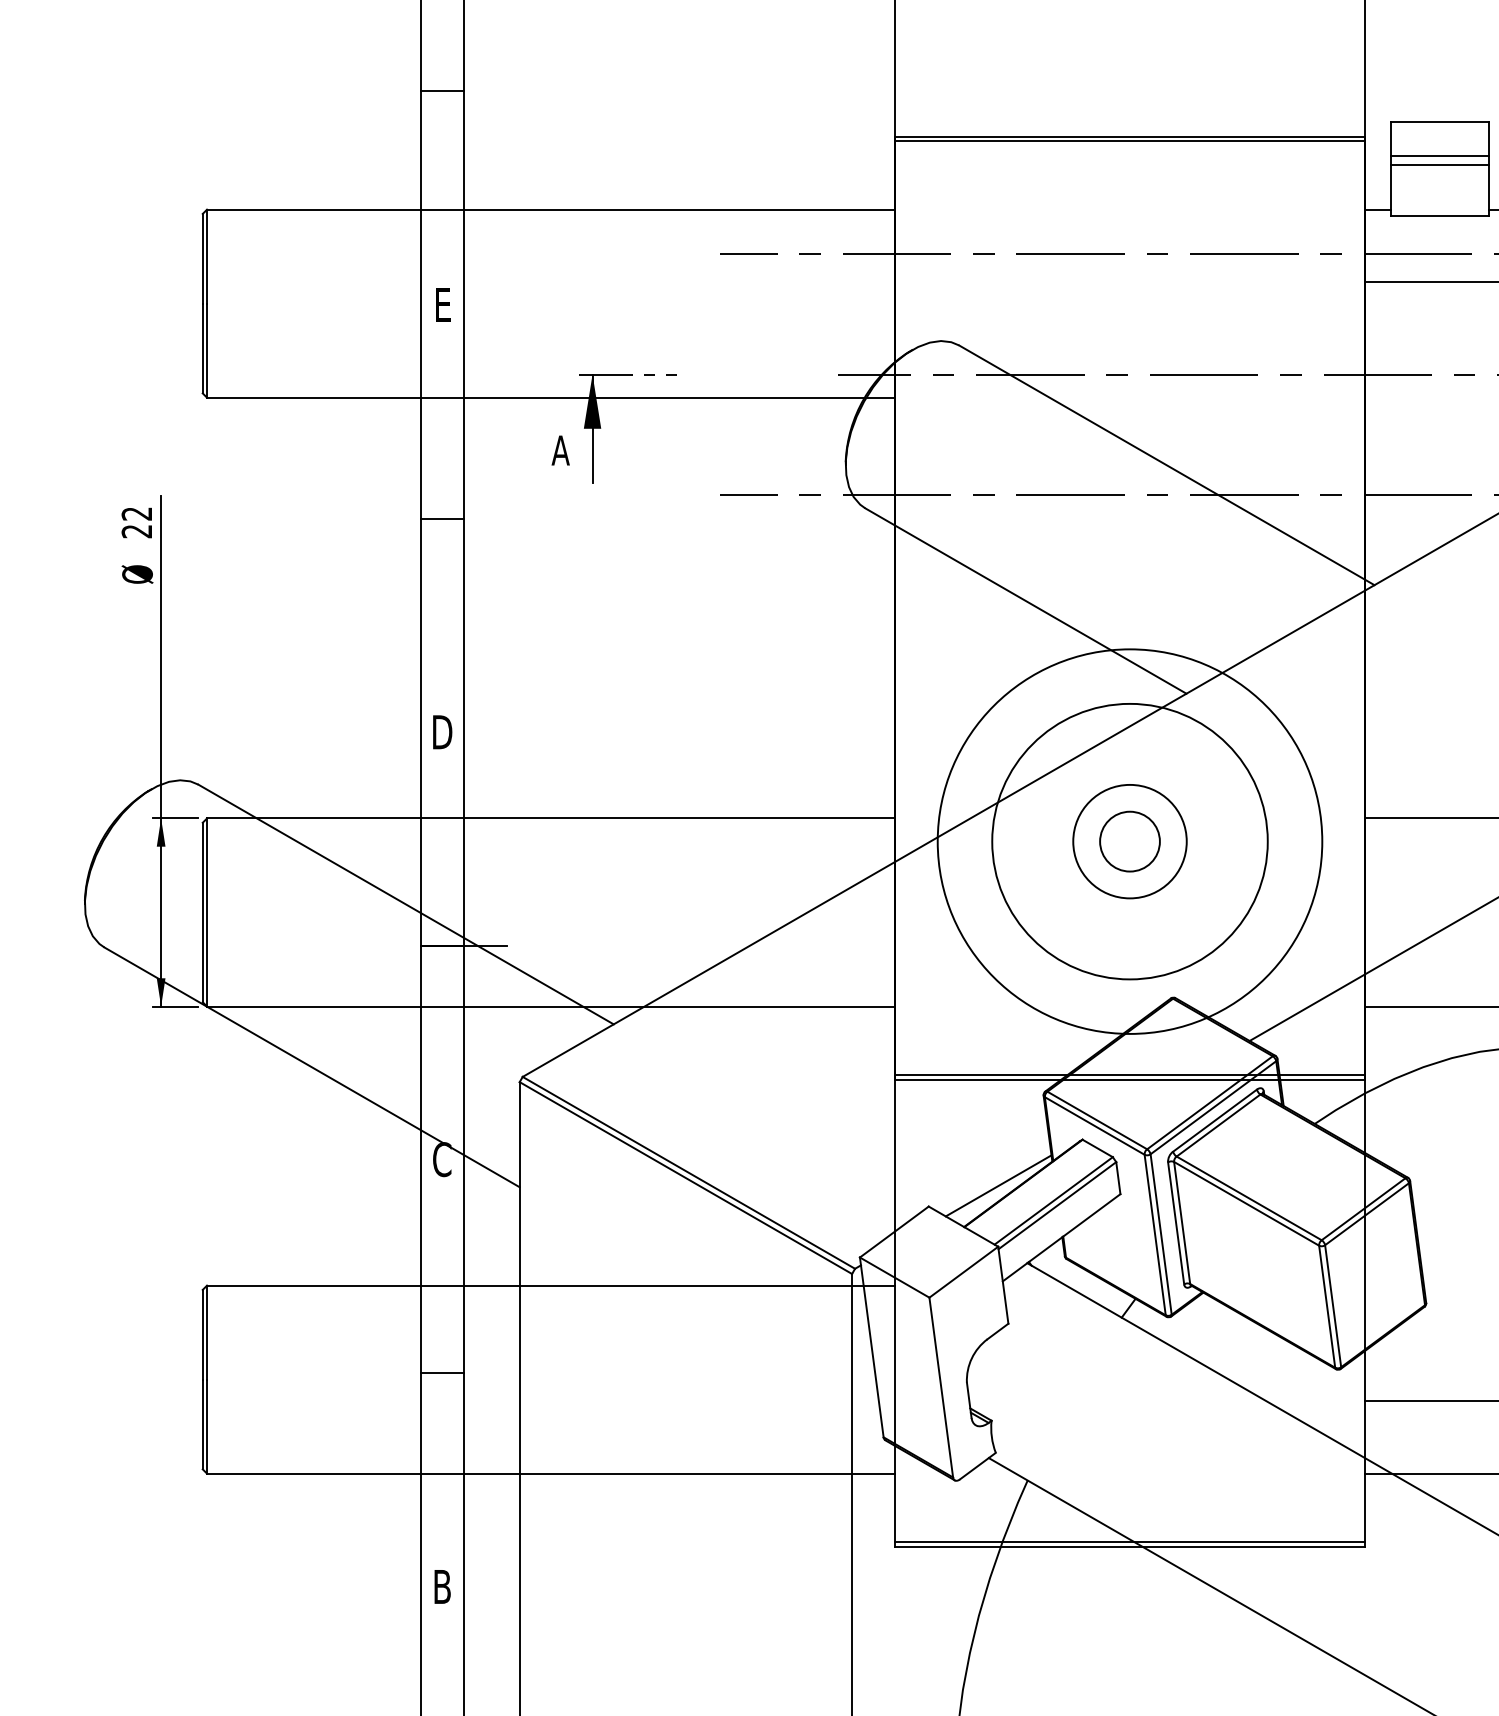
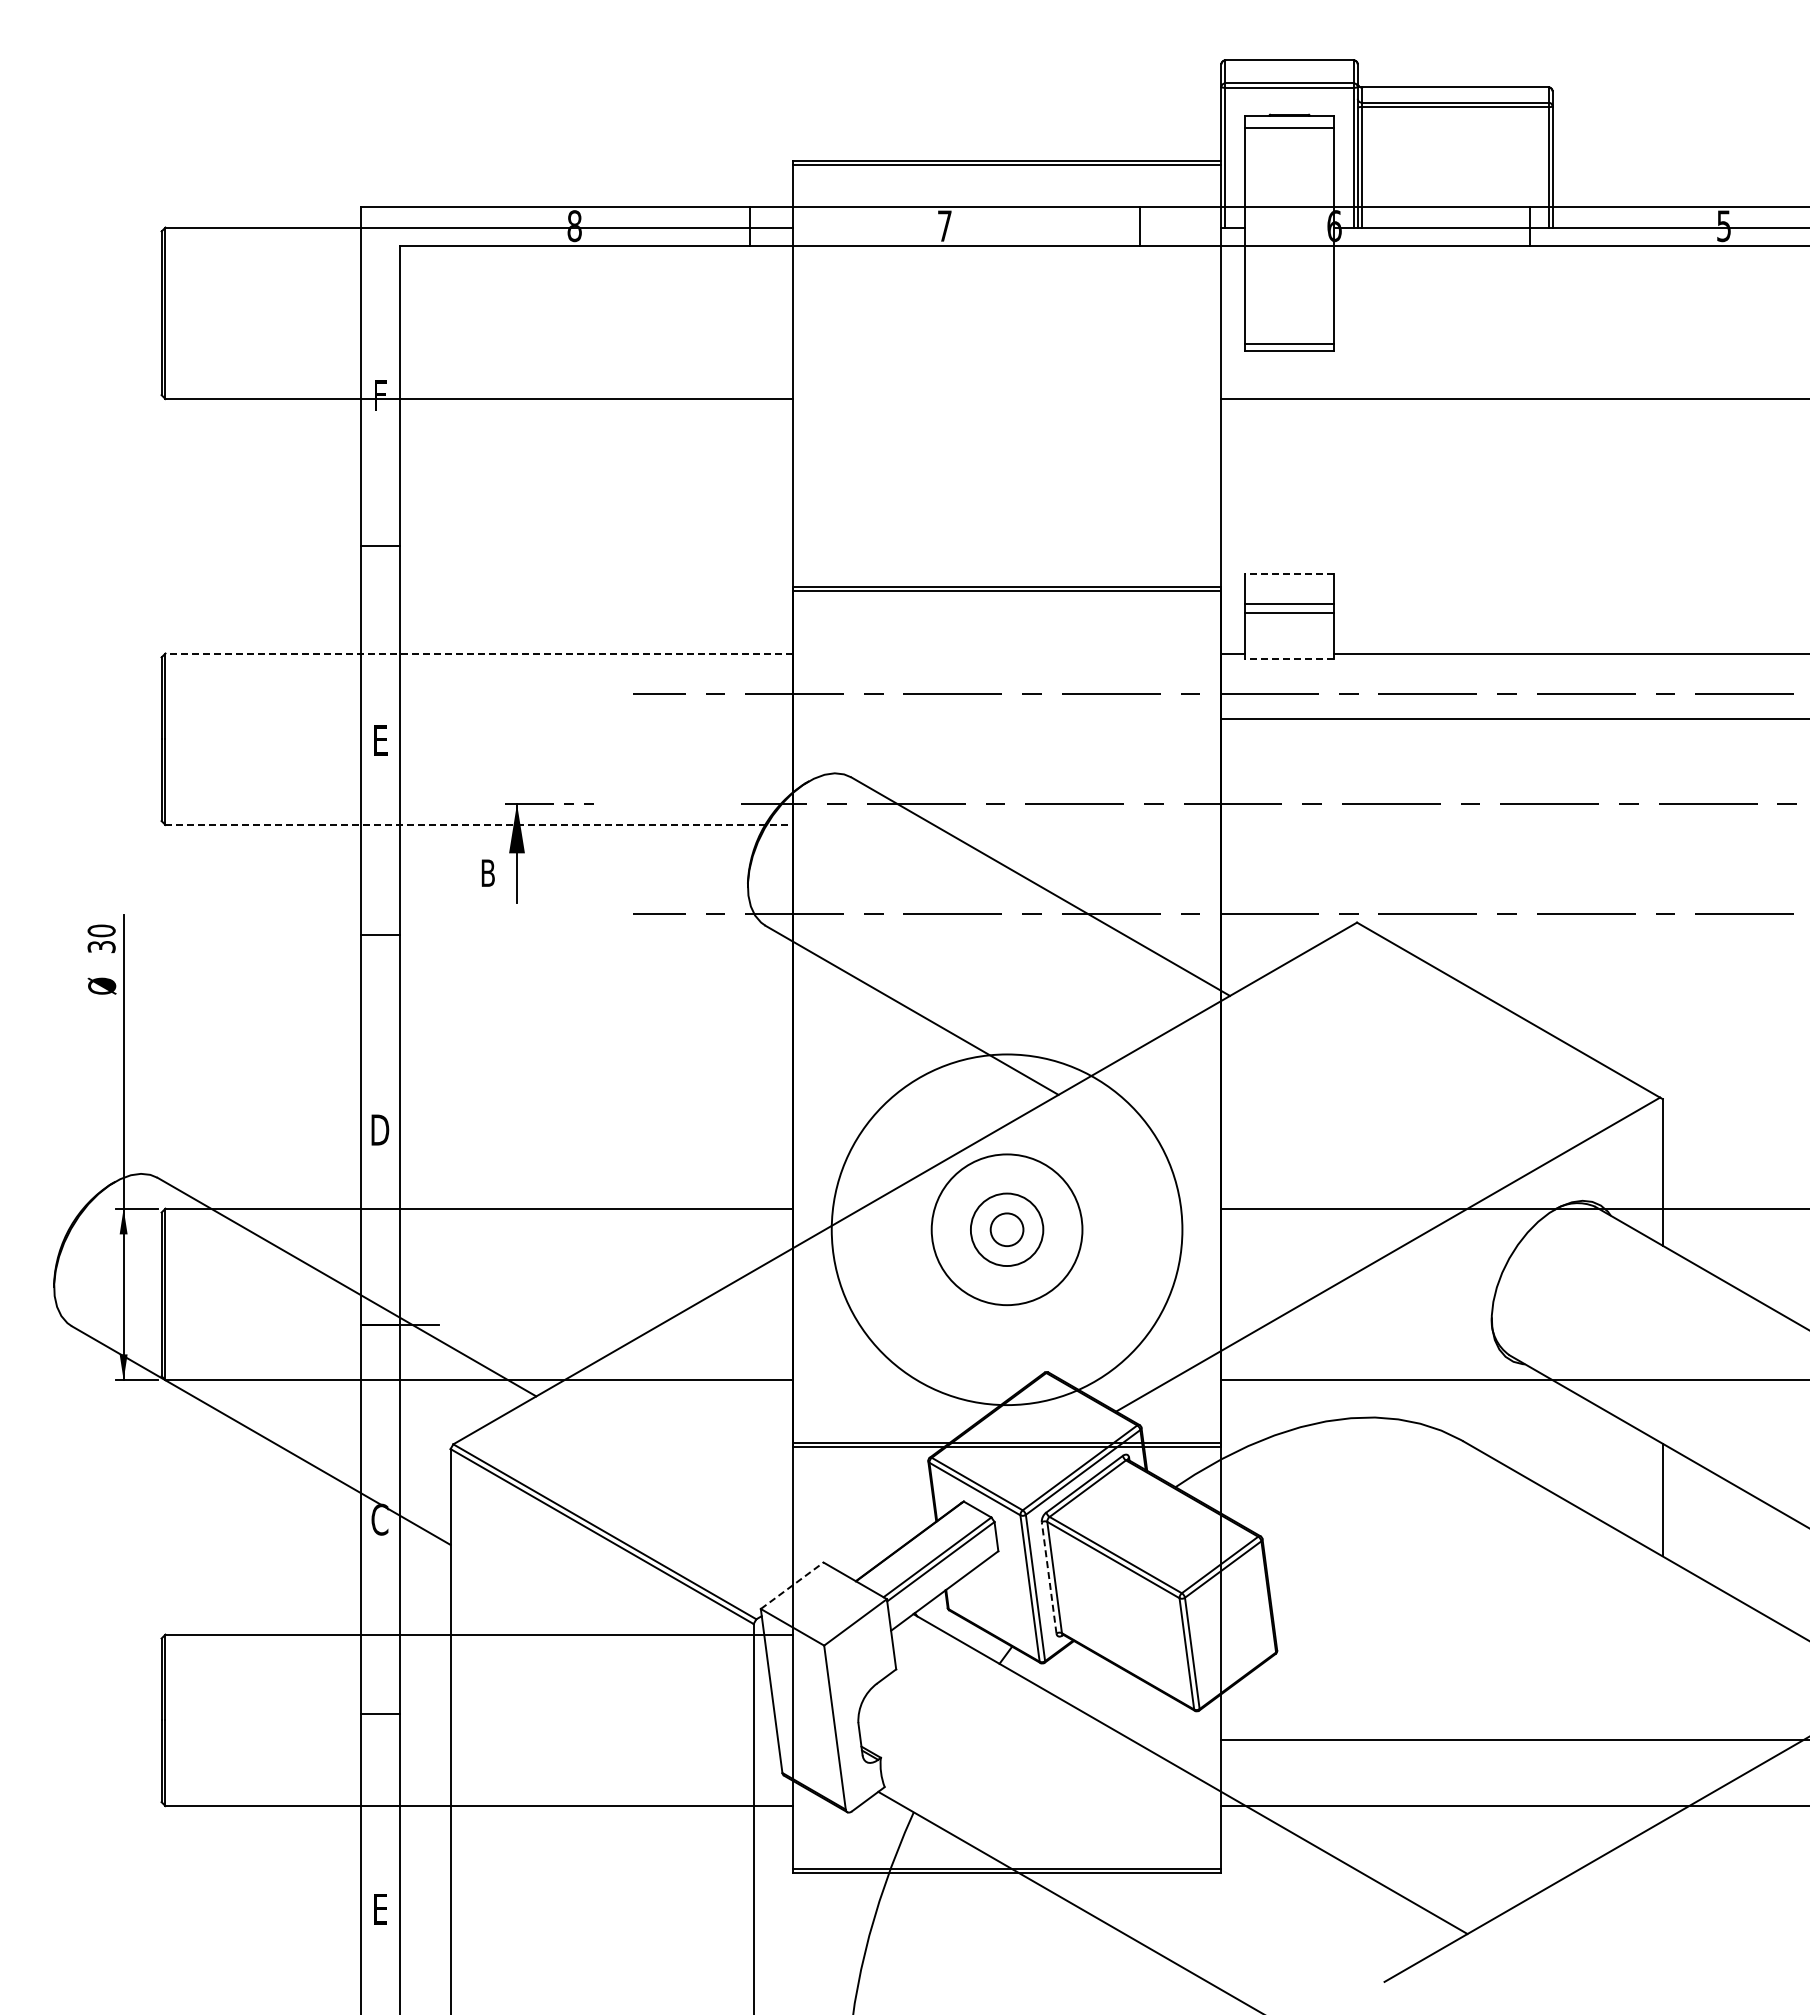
line: (1439, 121) -> (1289, 573), solid -> dashed
line: (551, 209) -> (479, 653), solid -> dashed
line: (1439, 216) -> (1289, 659), solid -> dashed
line: (551, 397) -> (479, 824), solid -> dashed
text: (560, 449) -> (487, 872), A -> B
text: (136, 522) -> (101, 938), 22 -> 30
circle: (1129, 841) -> (1006, 1229), size x0.6
circle: (1129, 841) -> (1006, 1229), size x0.6
circle: (1129, 841) -> (1006, 1229), size x0.7
line: (998, 1185) -> (887, 1543), removed
line: (1176, 1222) -> (1049, 1577), solid -> dashed
line: (894, 1231) -> (792, 1585), solid -> dashed
text: (442, 1585) -> (380, 1908), B -> E

